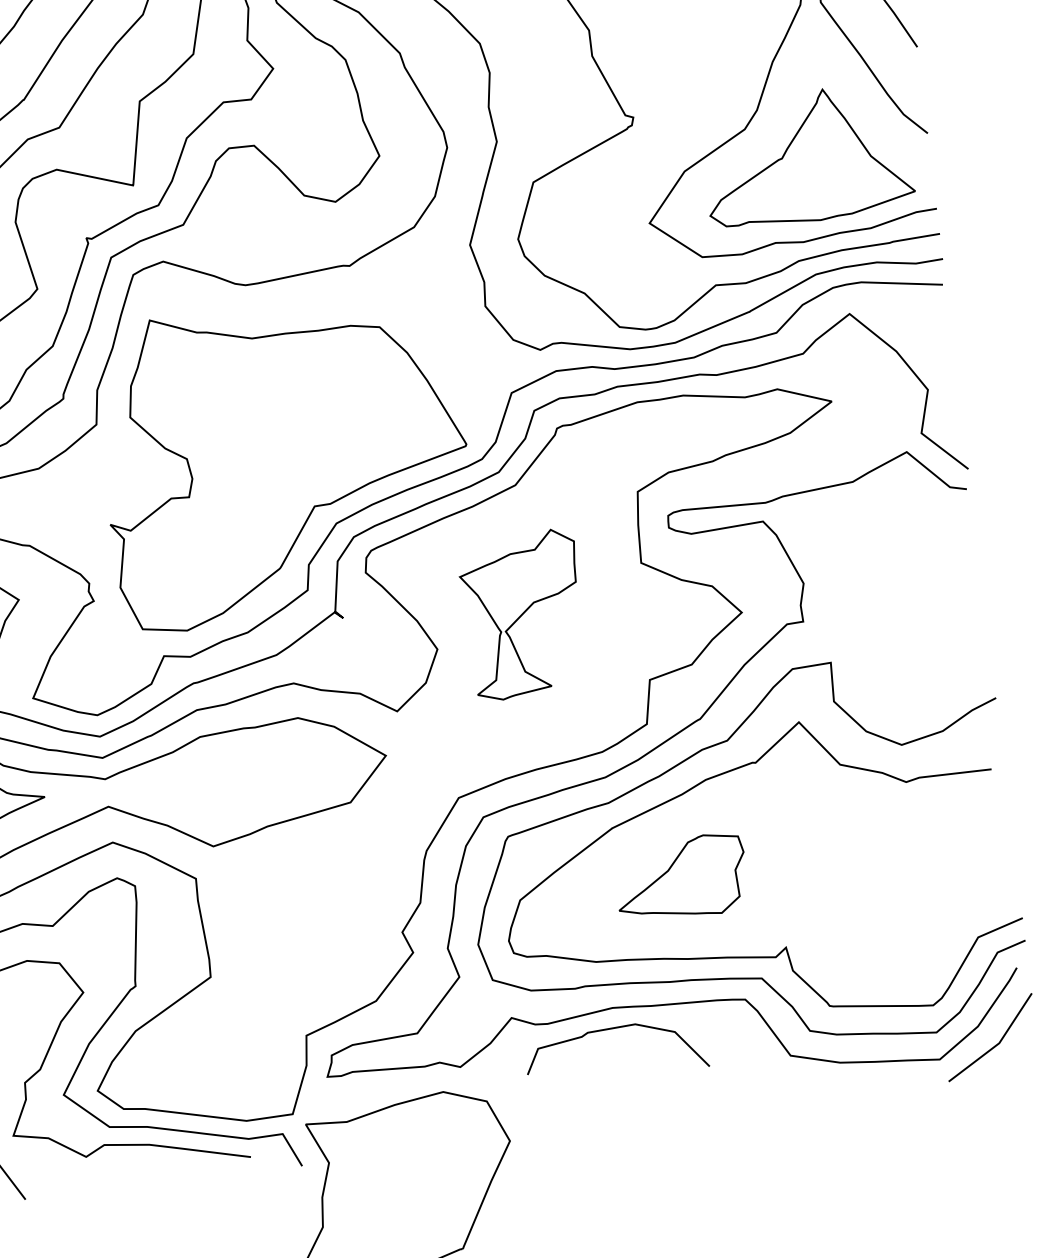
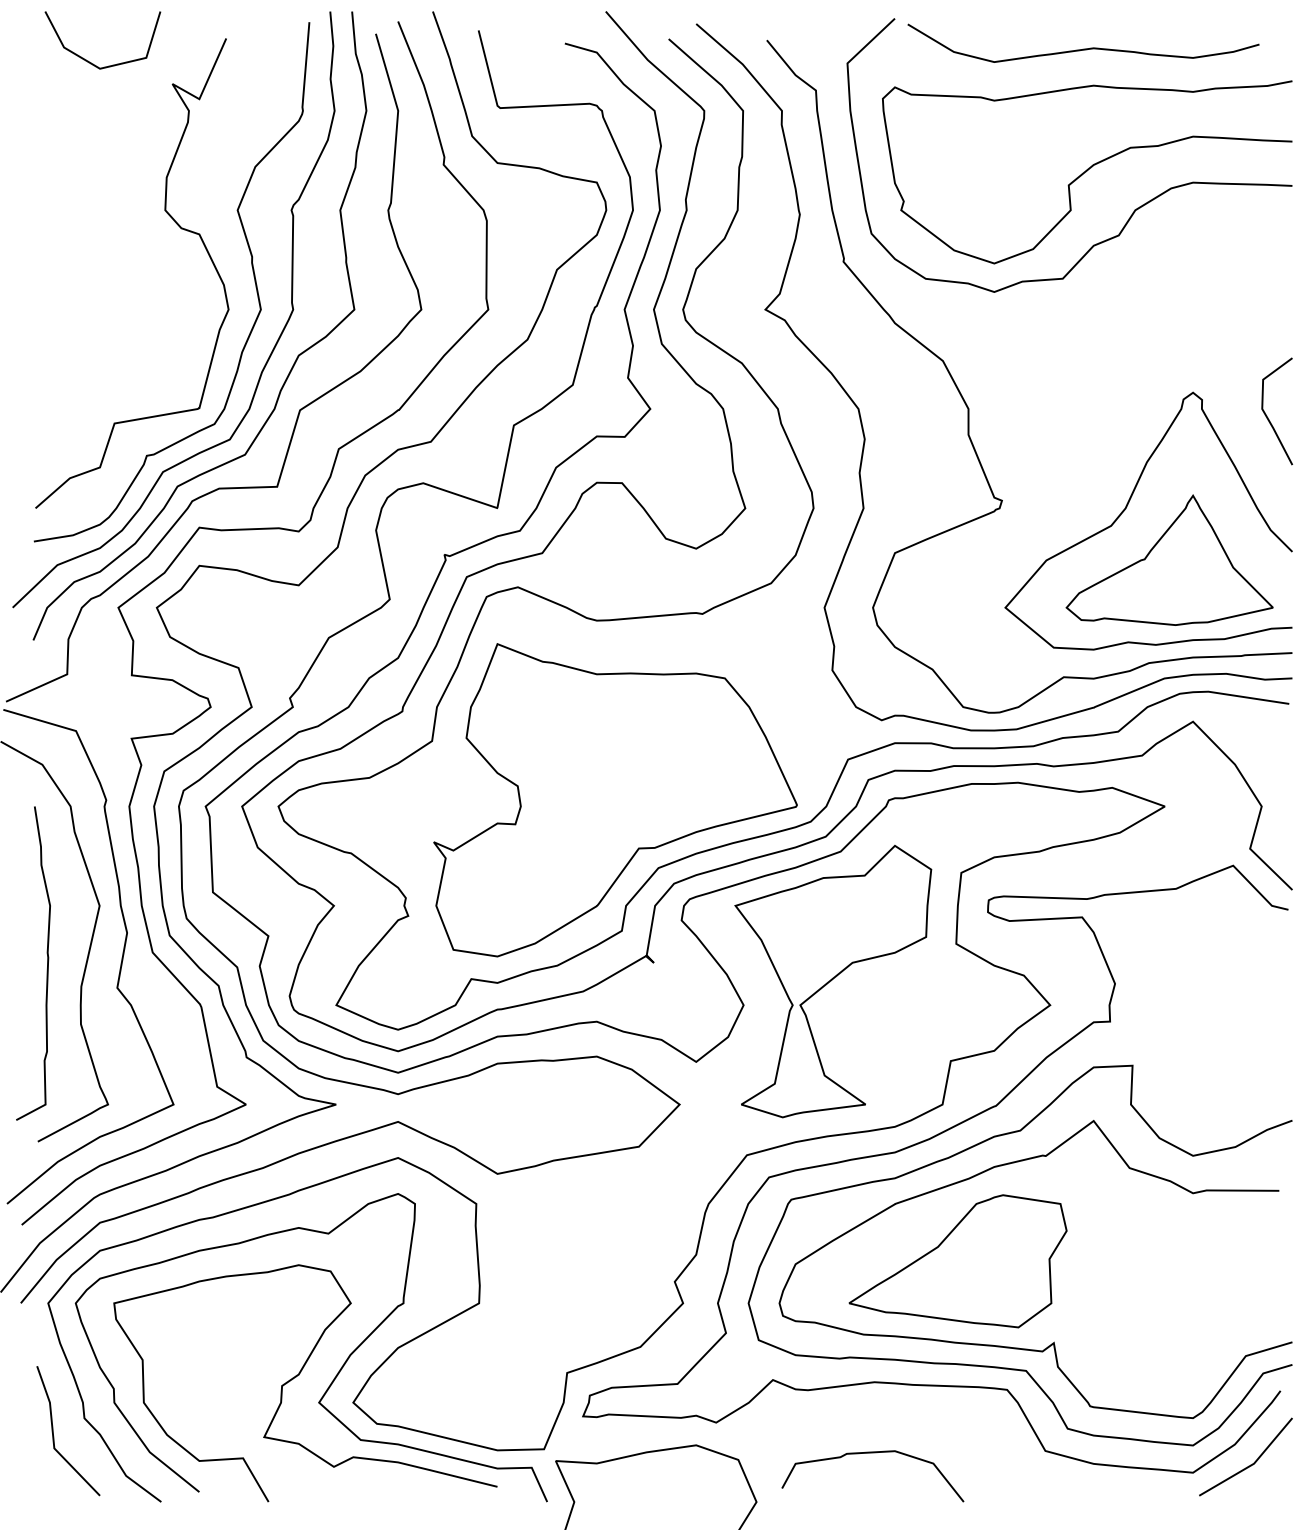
part: (523, 615) -> (833, 981), size x1.67
part: (680, 878) -> (957, 1261), size x1.67
curve: (613, 1029) -> (872, 1453), moved

